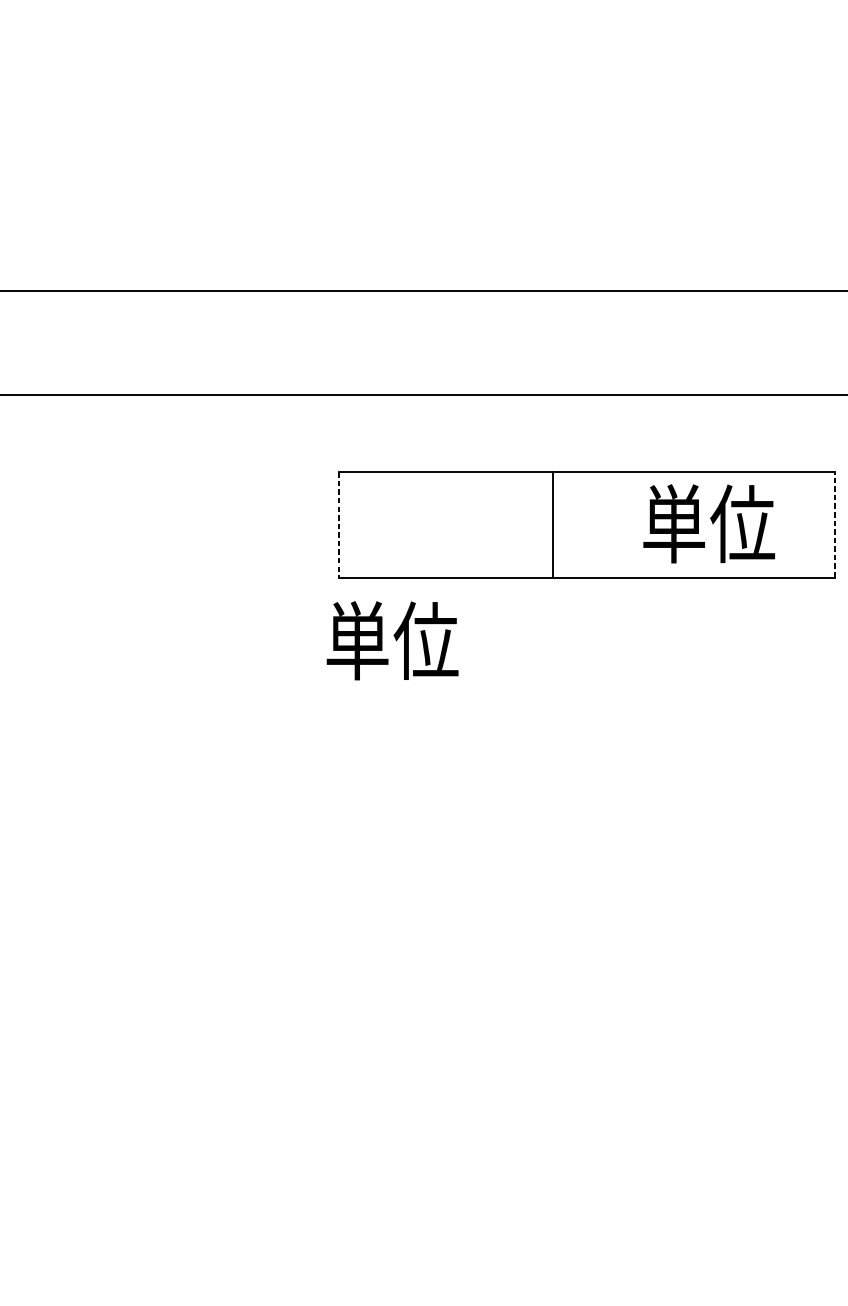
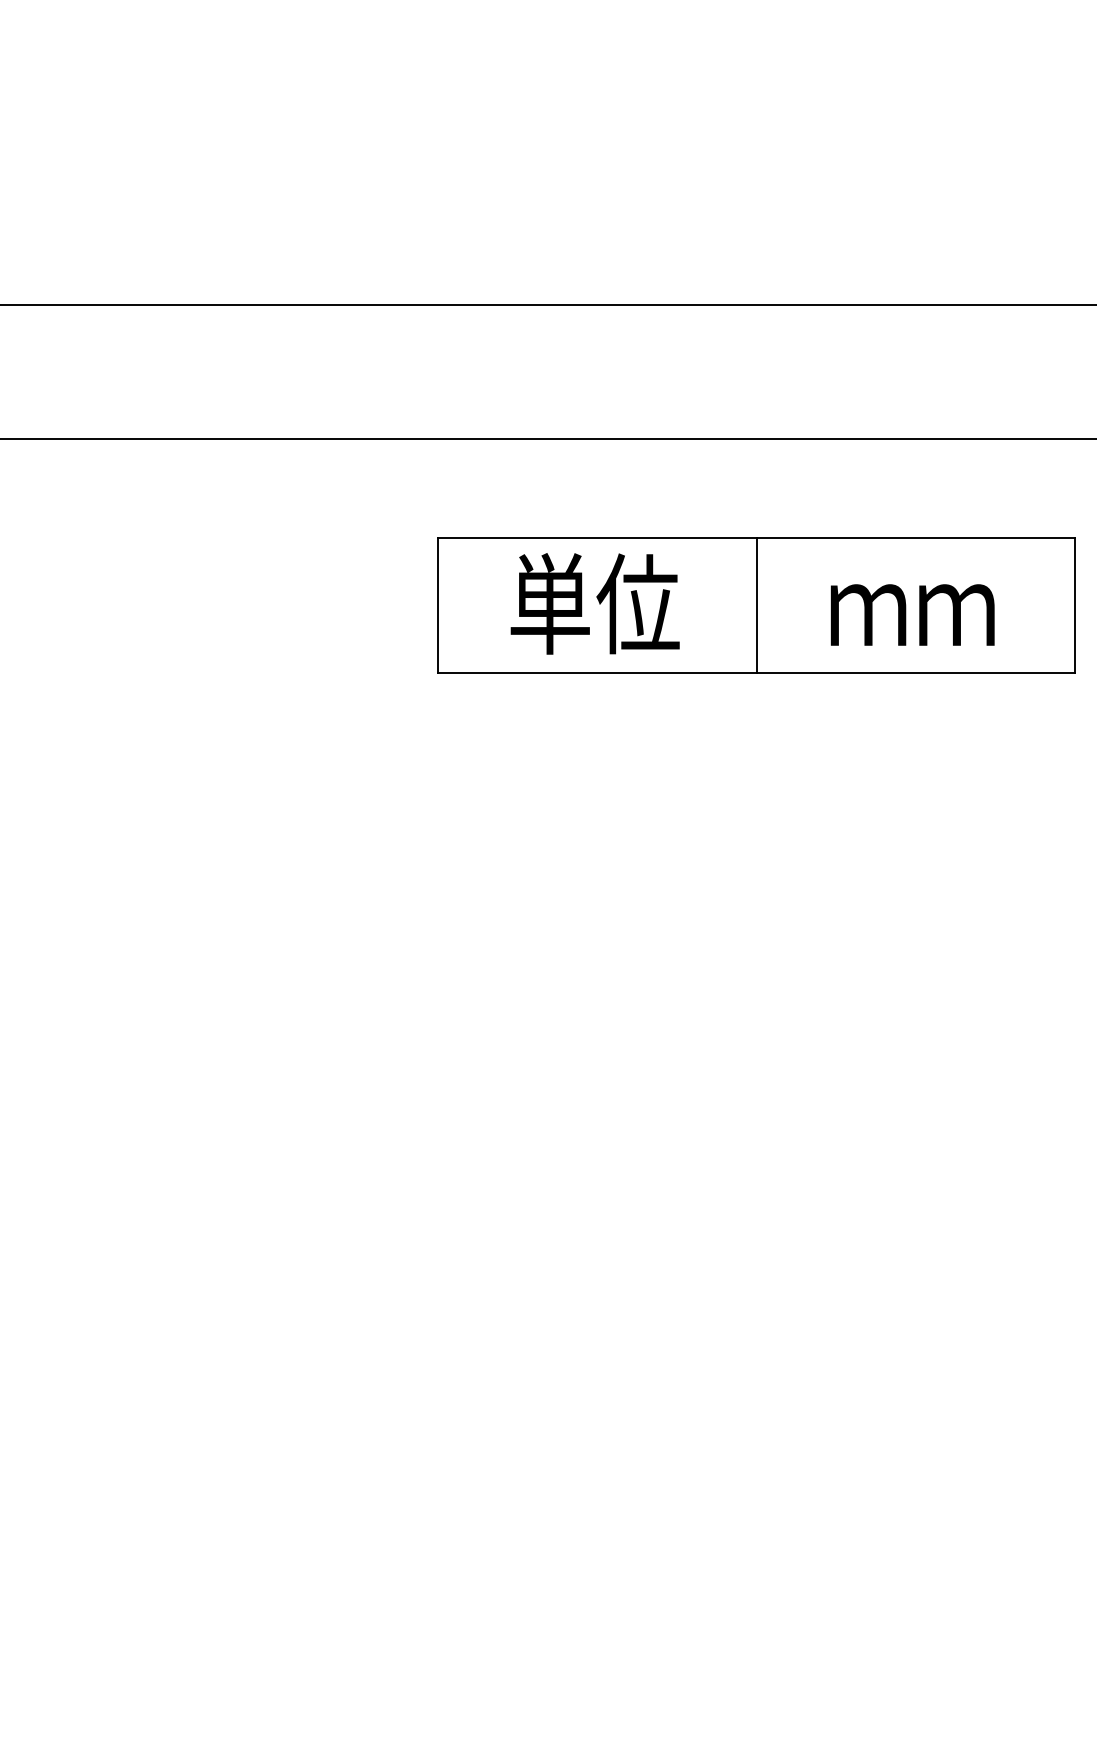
text: (708, 523) -> (912, 603), 単位 -> ｍｍ
line: (553, 524) -> (756, 604), moved
line: (339, 525) -> (438, 605), dashed -> solid
line: (834, 525) -> (1074, 605), dashed -> solid
text: (392, 640) -> (594, 603), moved

